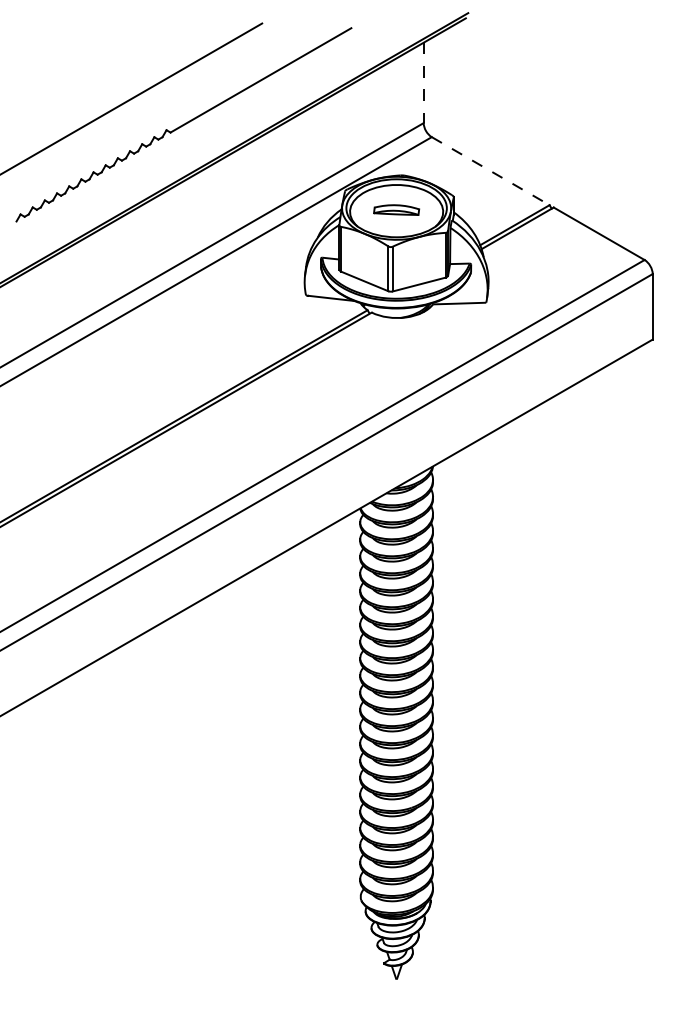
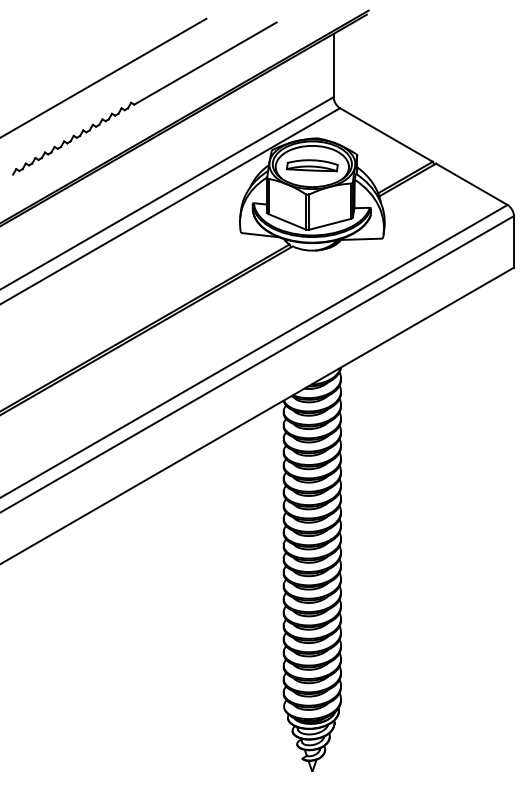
line: (423, 83) -> (333, 66), dashed -> solid
line: (491, 171) -> (387, 135), dashed -> solid
part: (396, 209) -> (312, 165), size x1.43

